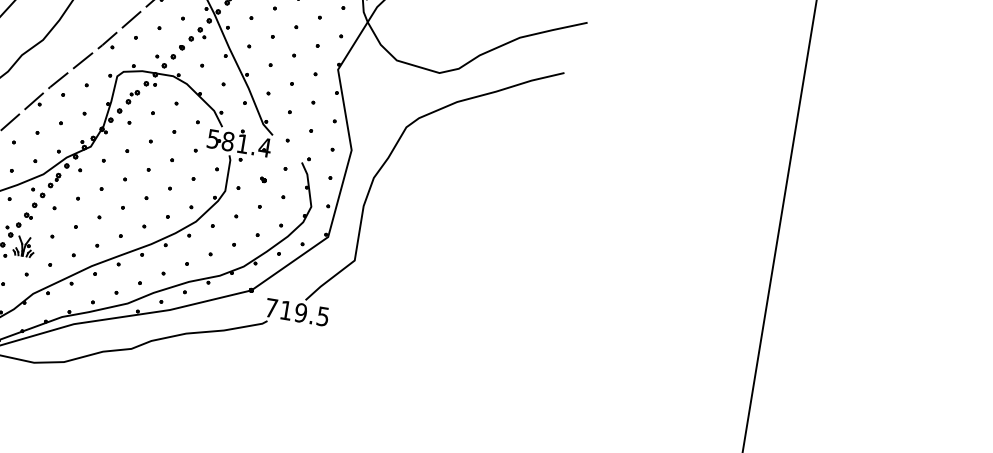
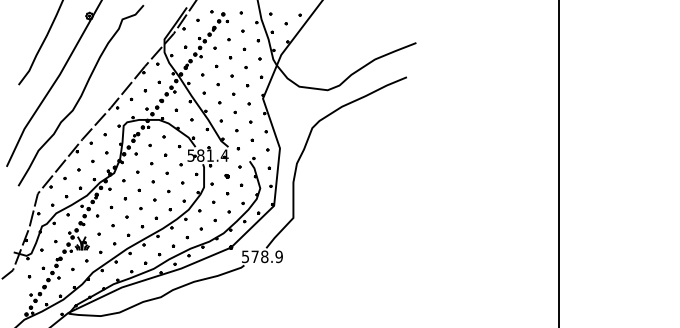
text: (297, 311) -> (262, 256), 719.5 -> 578.9

